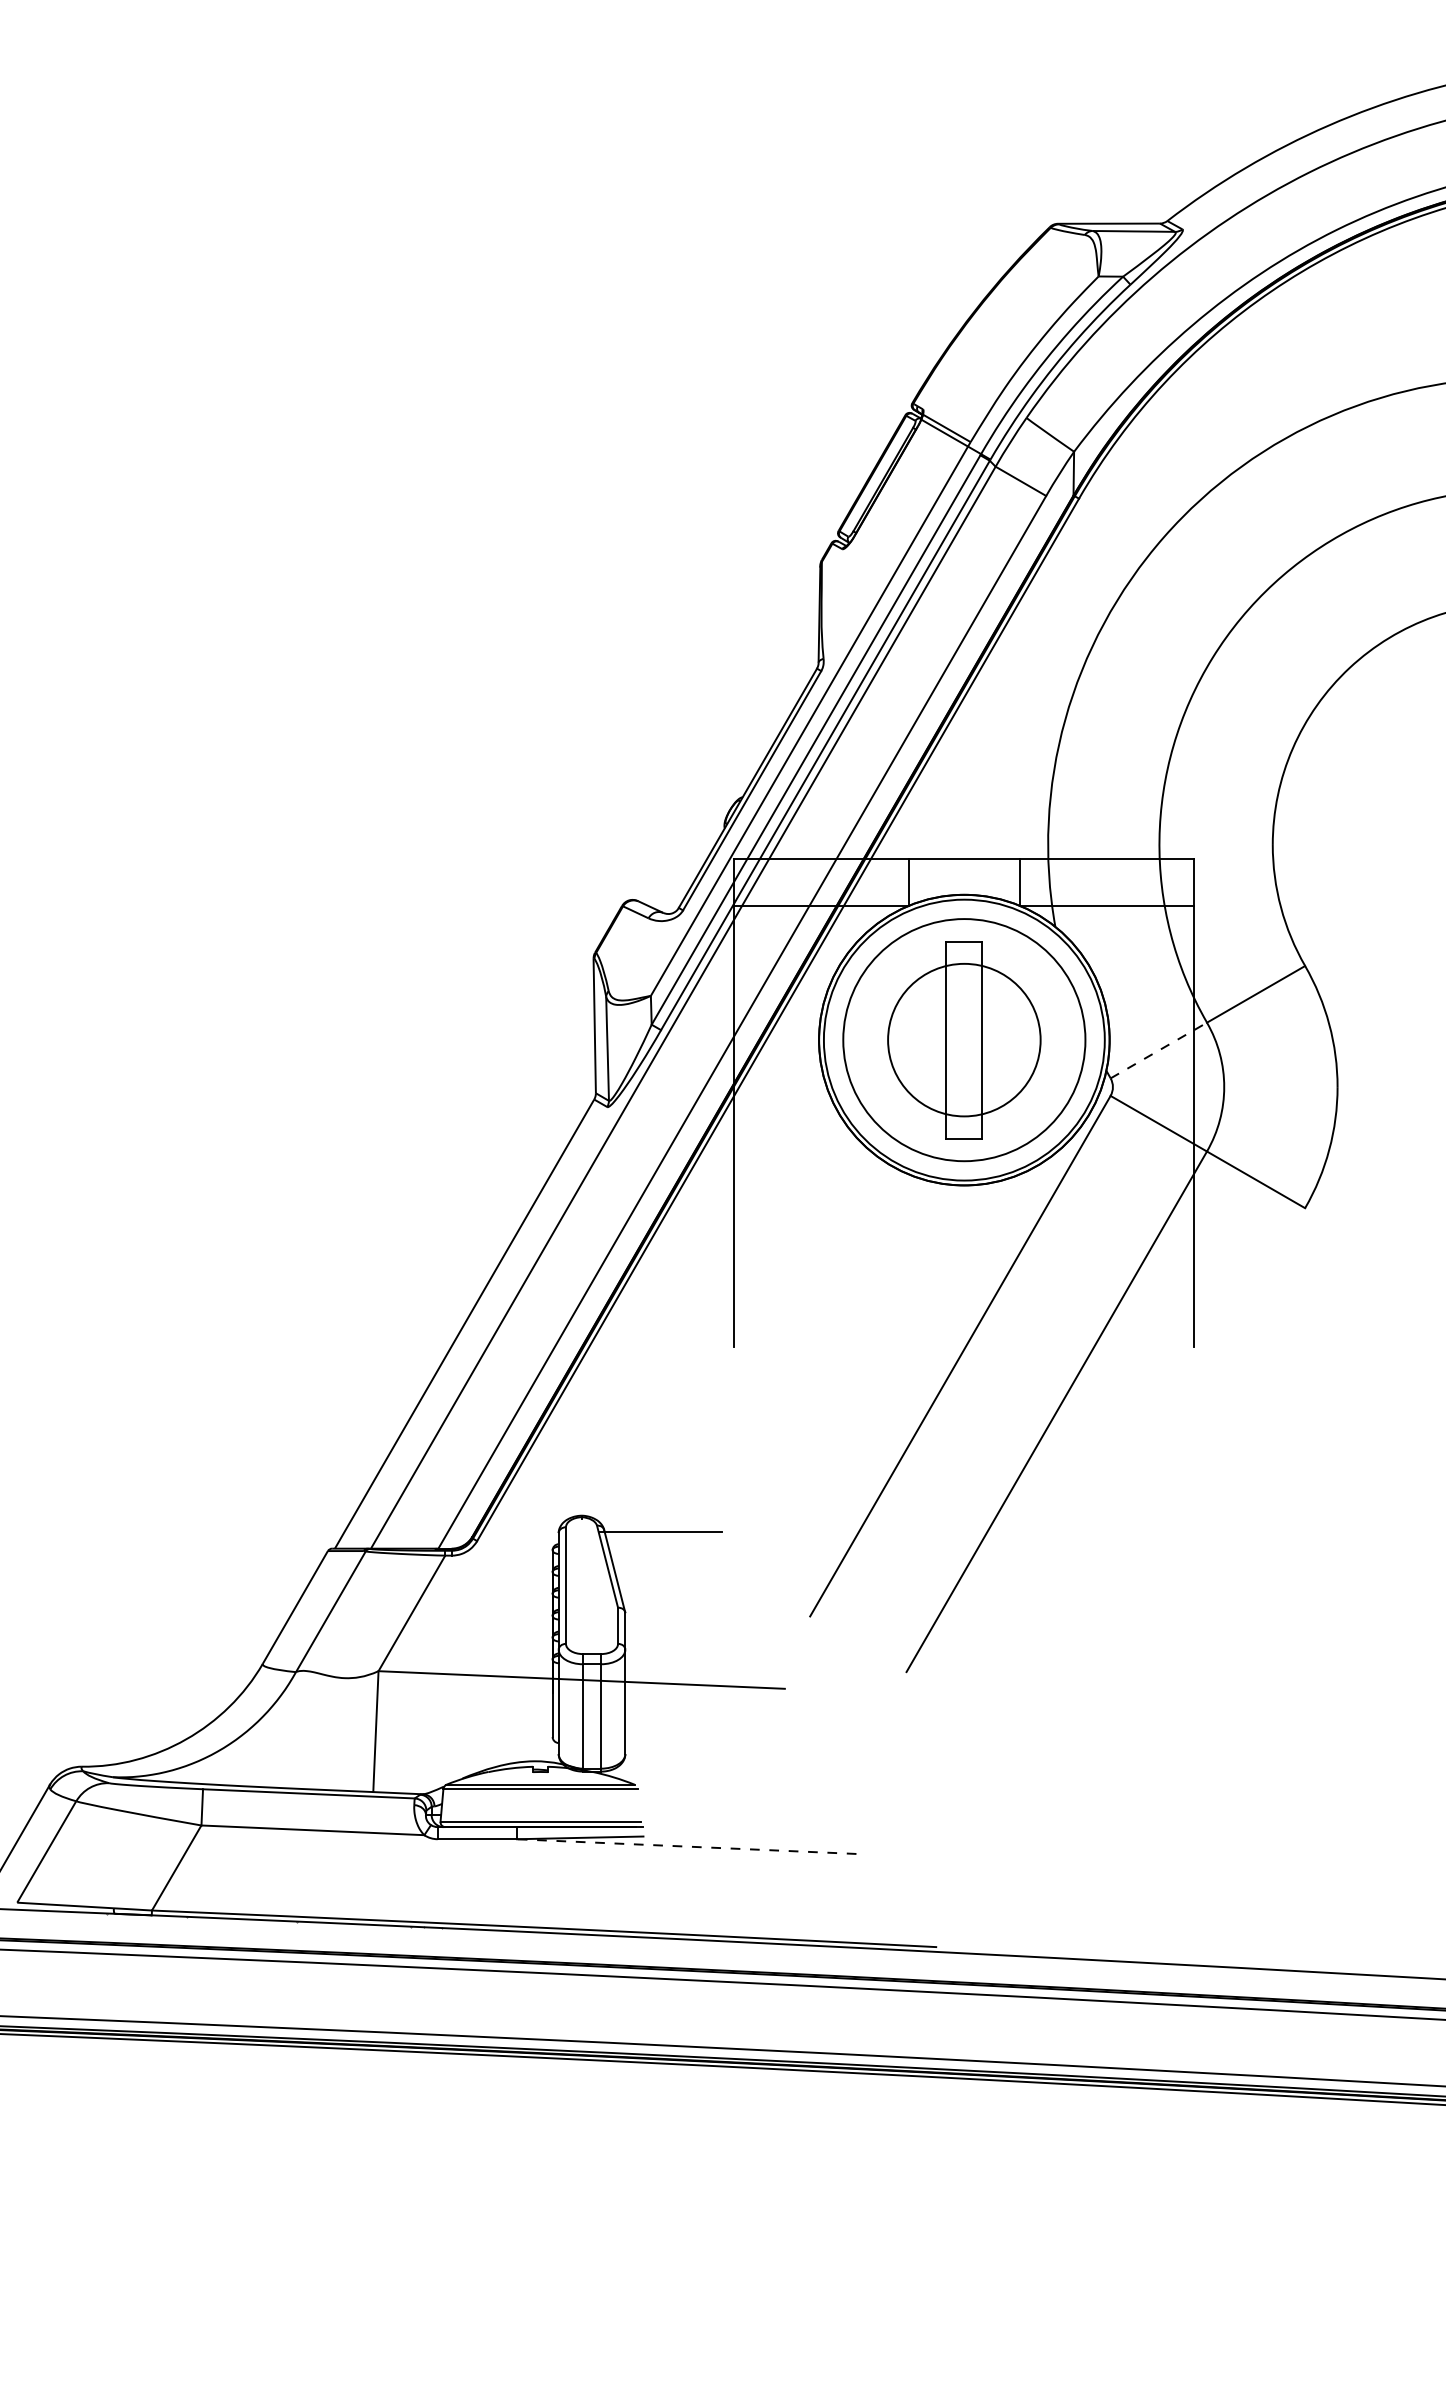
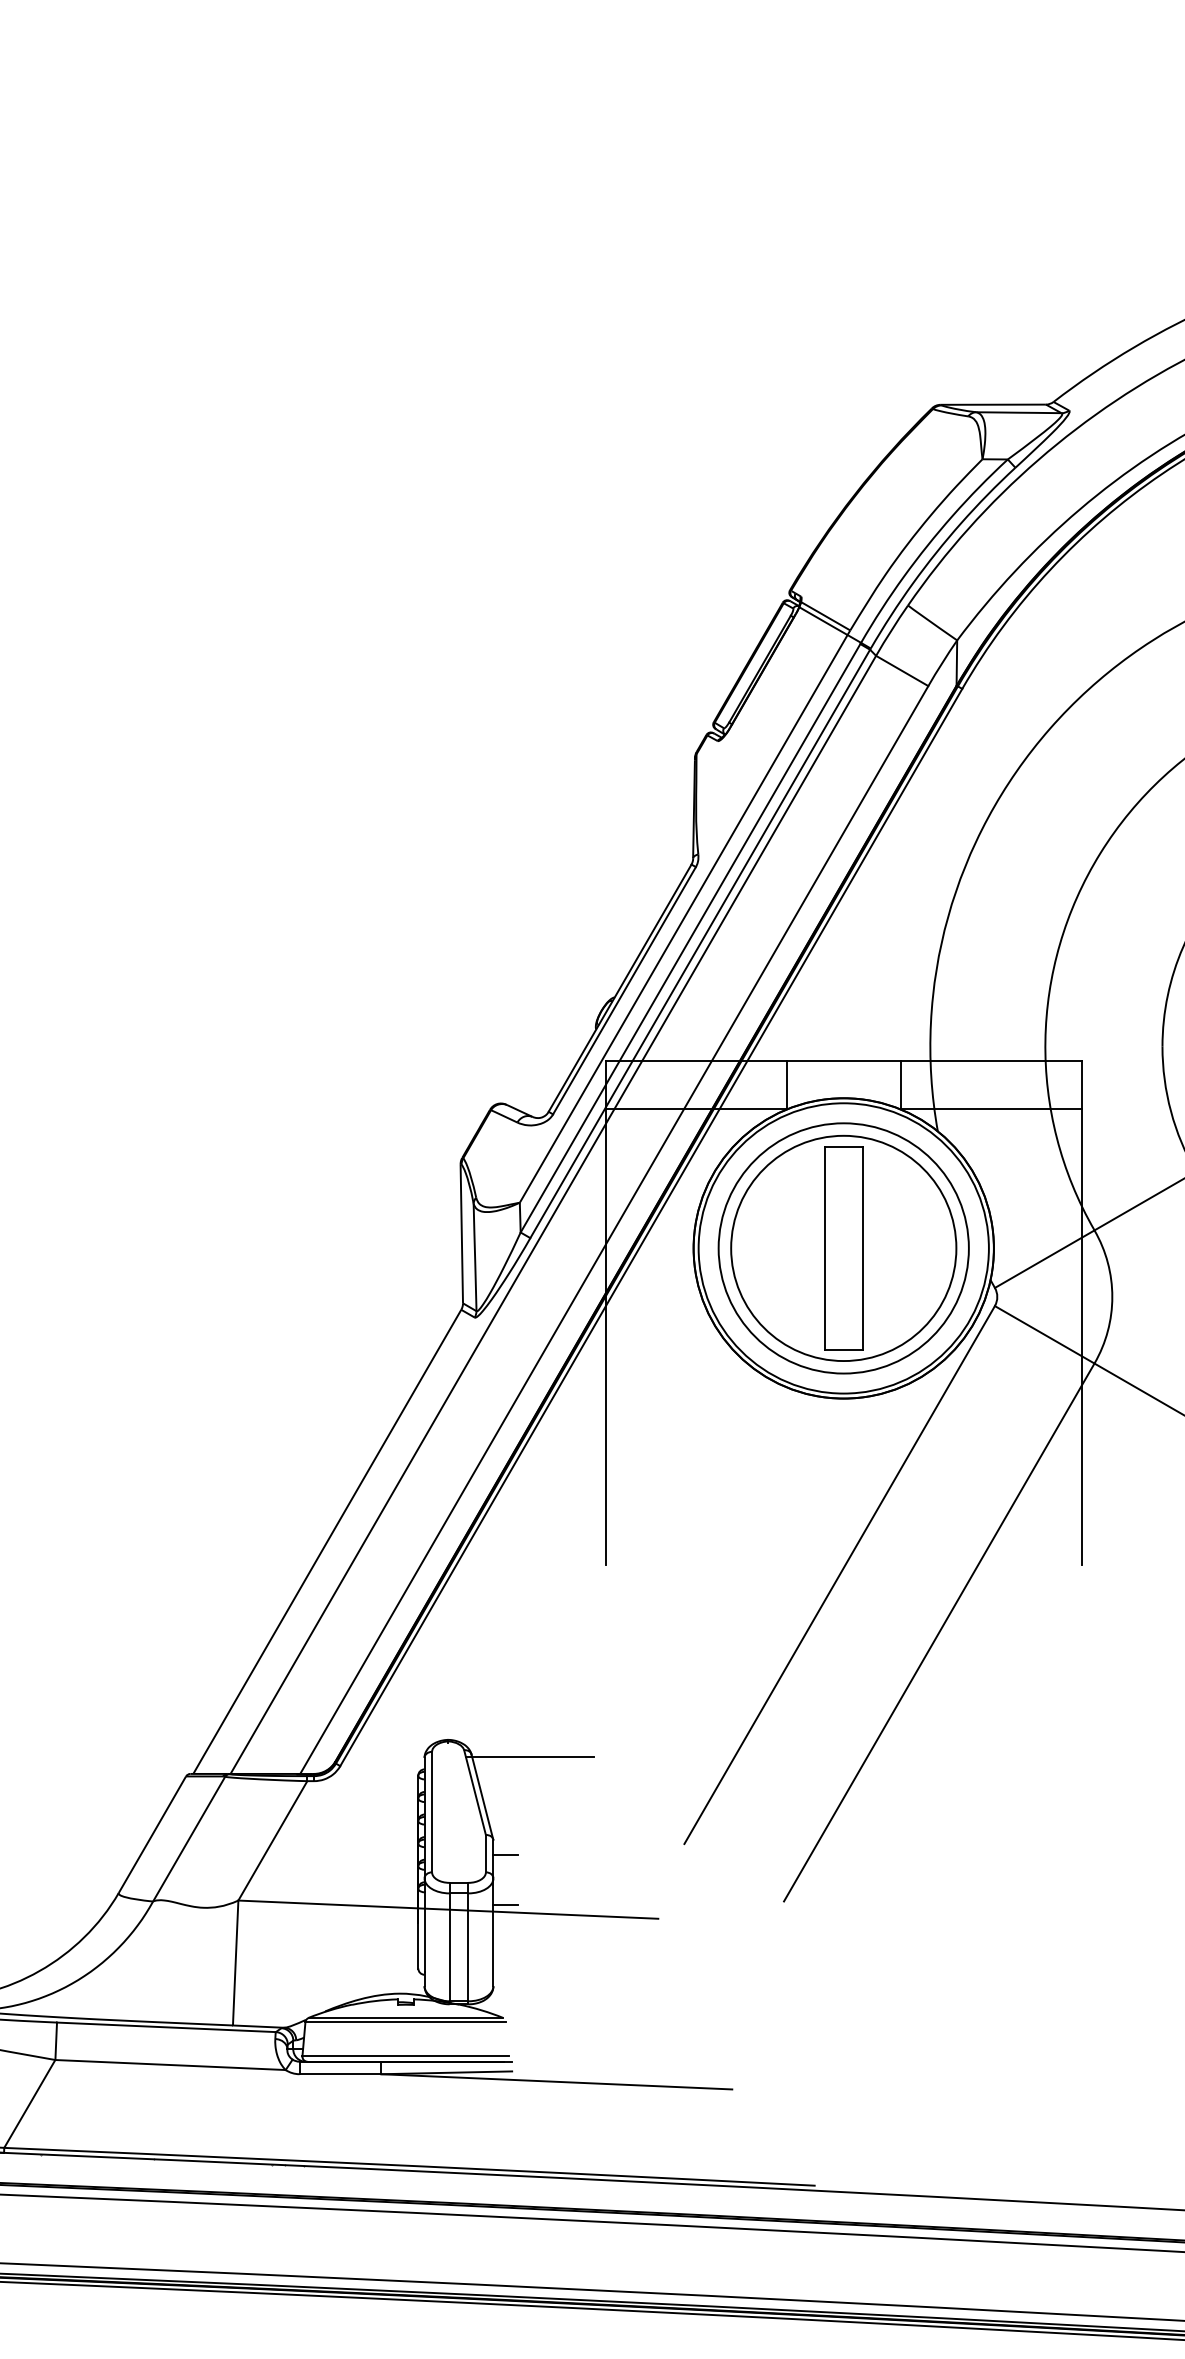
circle: (964, 1040) -> (843, 1248), size x1.43
line: (1158, 1050) -> (1044, 1259), dashed -> solid
line: (637, 1626) -> (505, 1854), added
line: (637, 1675) -> (505, 1905), added
line: (686, 1846) -> (556, 2081), dashed -> solid

